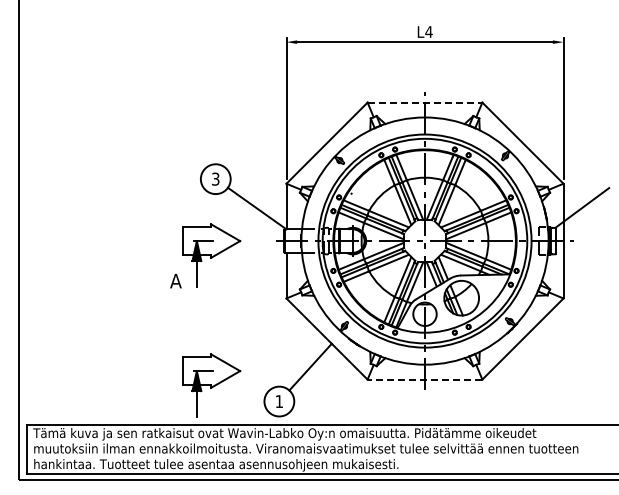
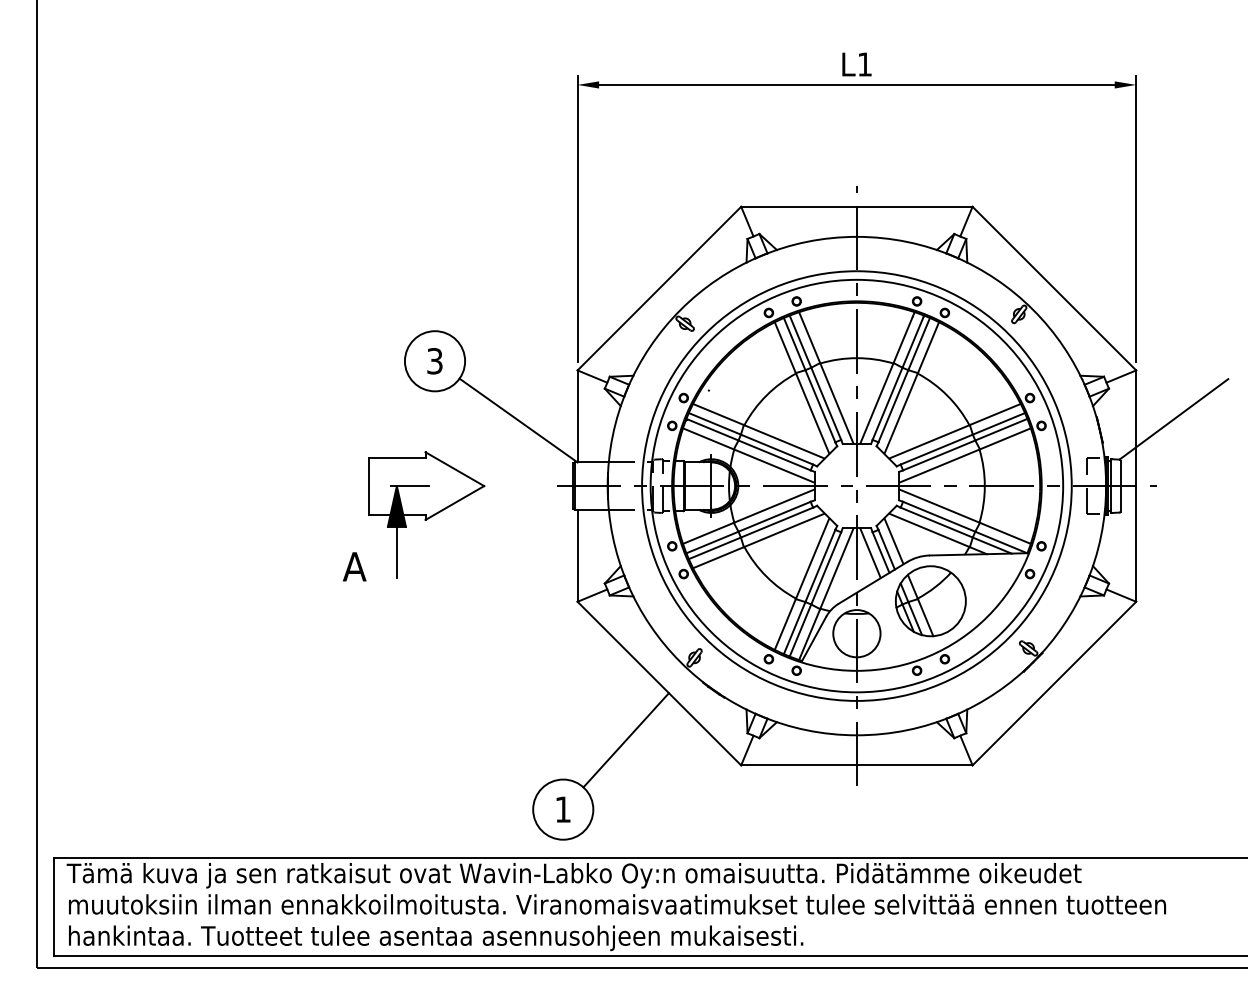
text: (428, 31) -> (863, 63), L4 -> L1
line: (425, 102) -> (857, 206), dashed -> solid
line: (424, 379) -> (855, 765), dashed -> solid
part: (211, 385) -> (426, 777), removed

